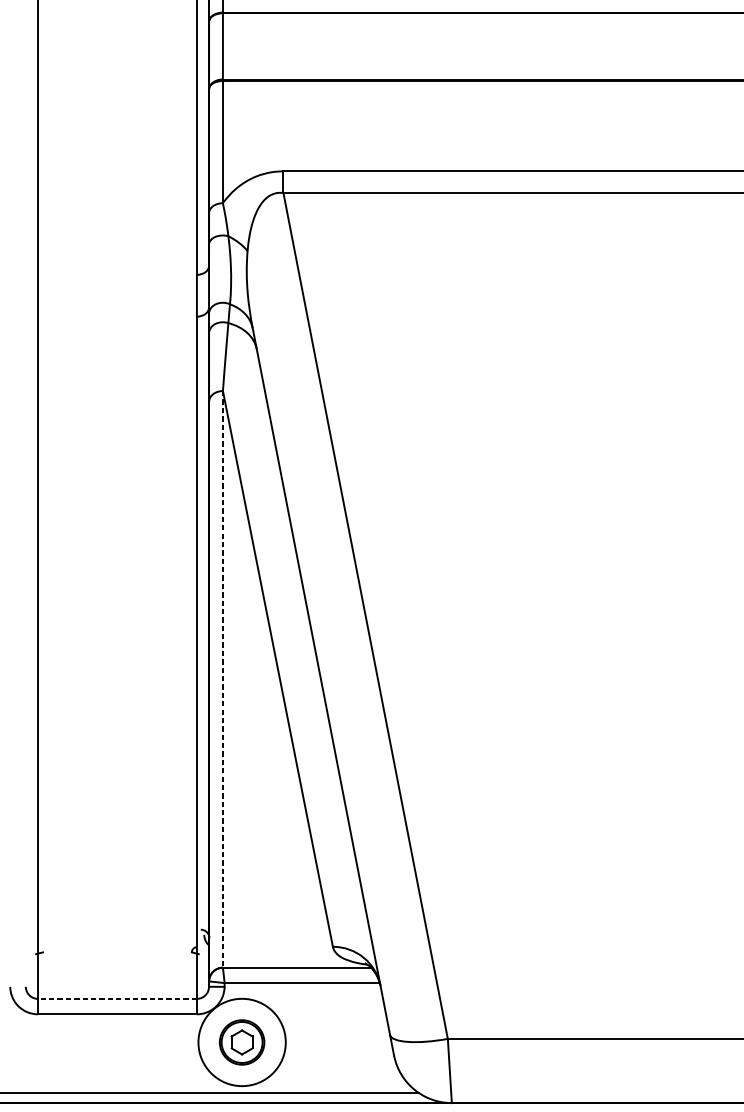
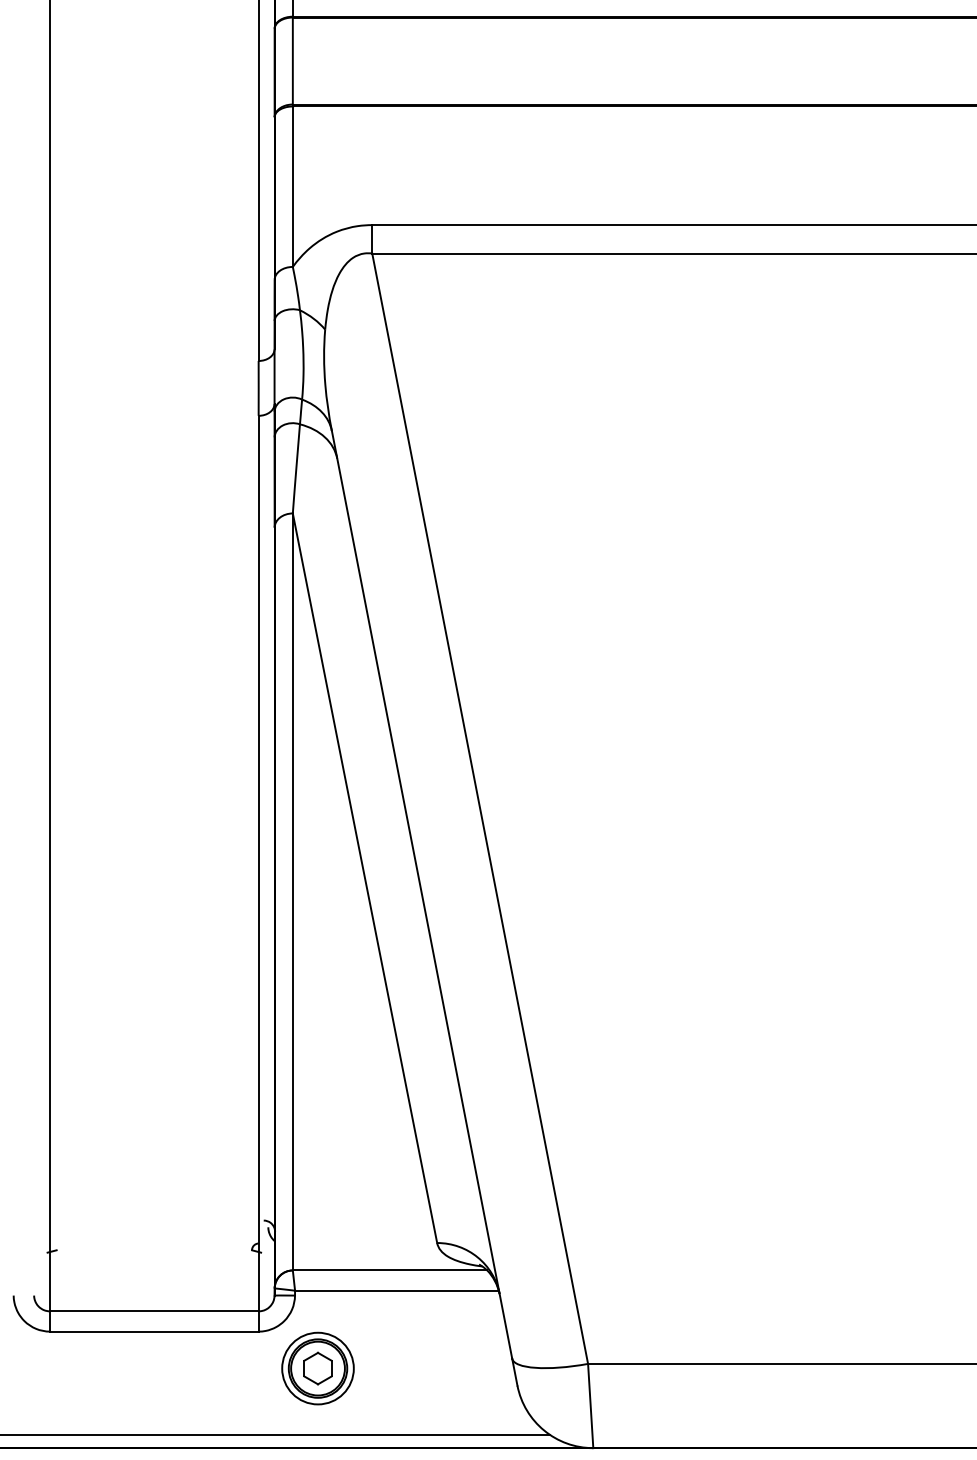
line: (222, 679) -> (292, 892), dashed -> solid
line: (116, 998) -> (153, 1311), dashed -> solid
circle: (241, 1042) -> (317, 1368), size x0.62

